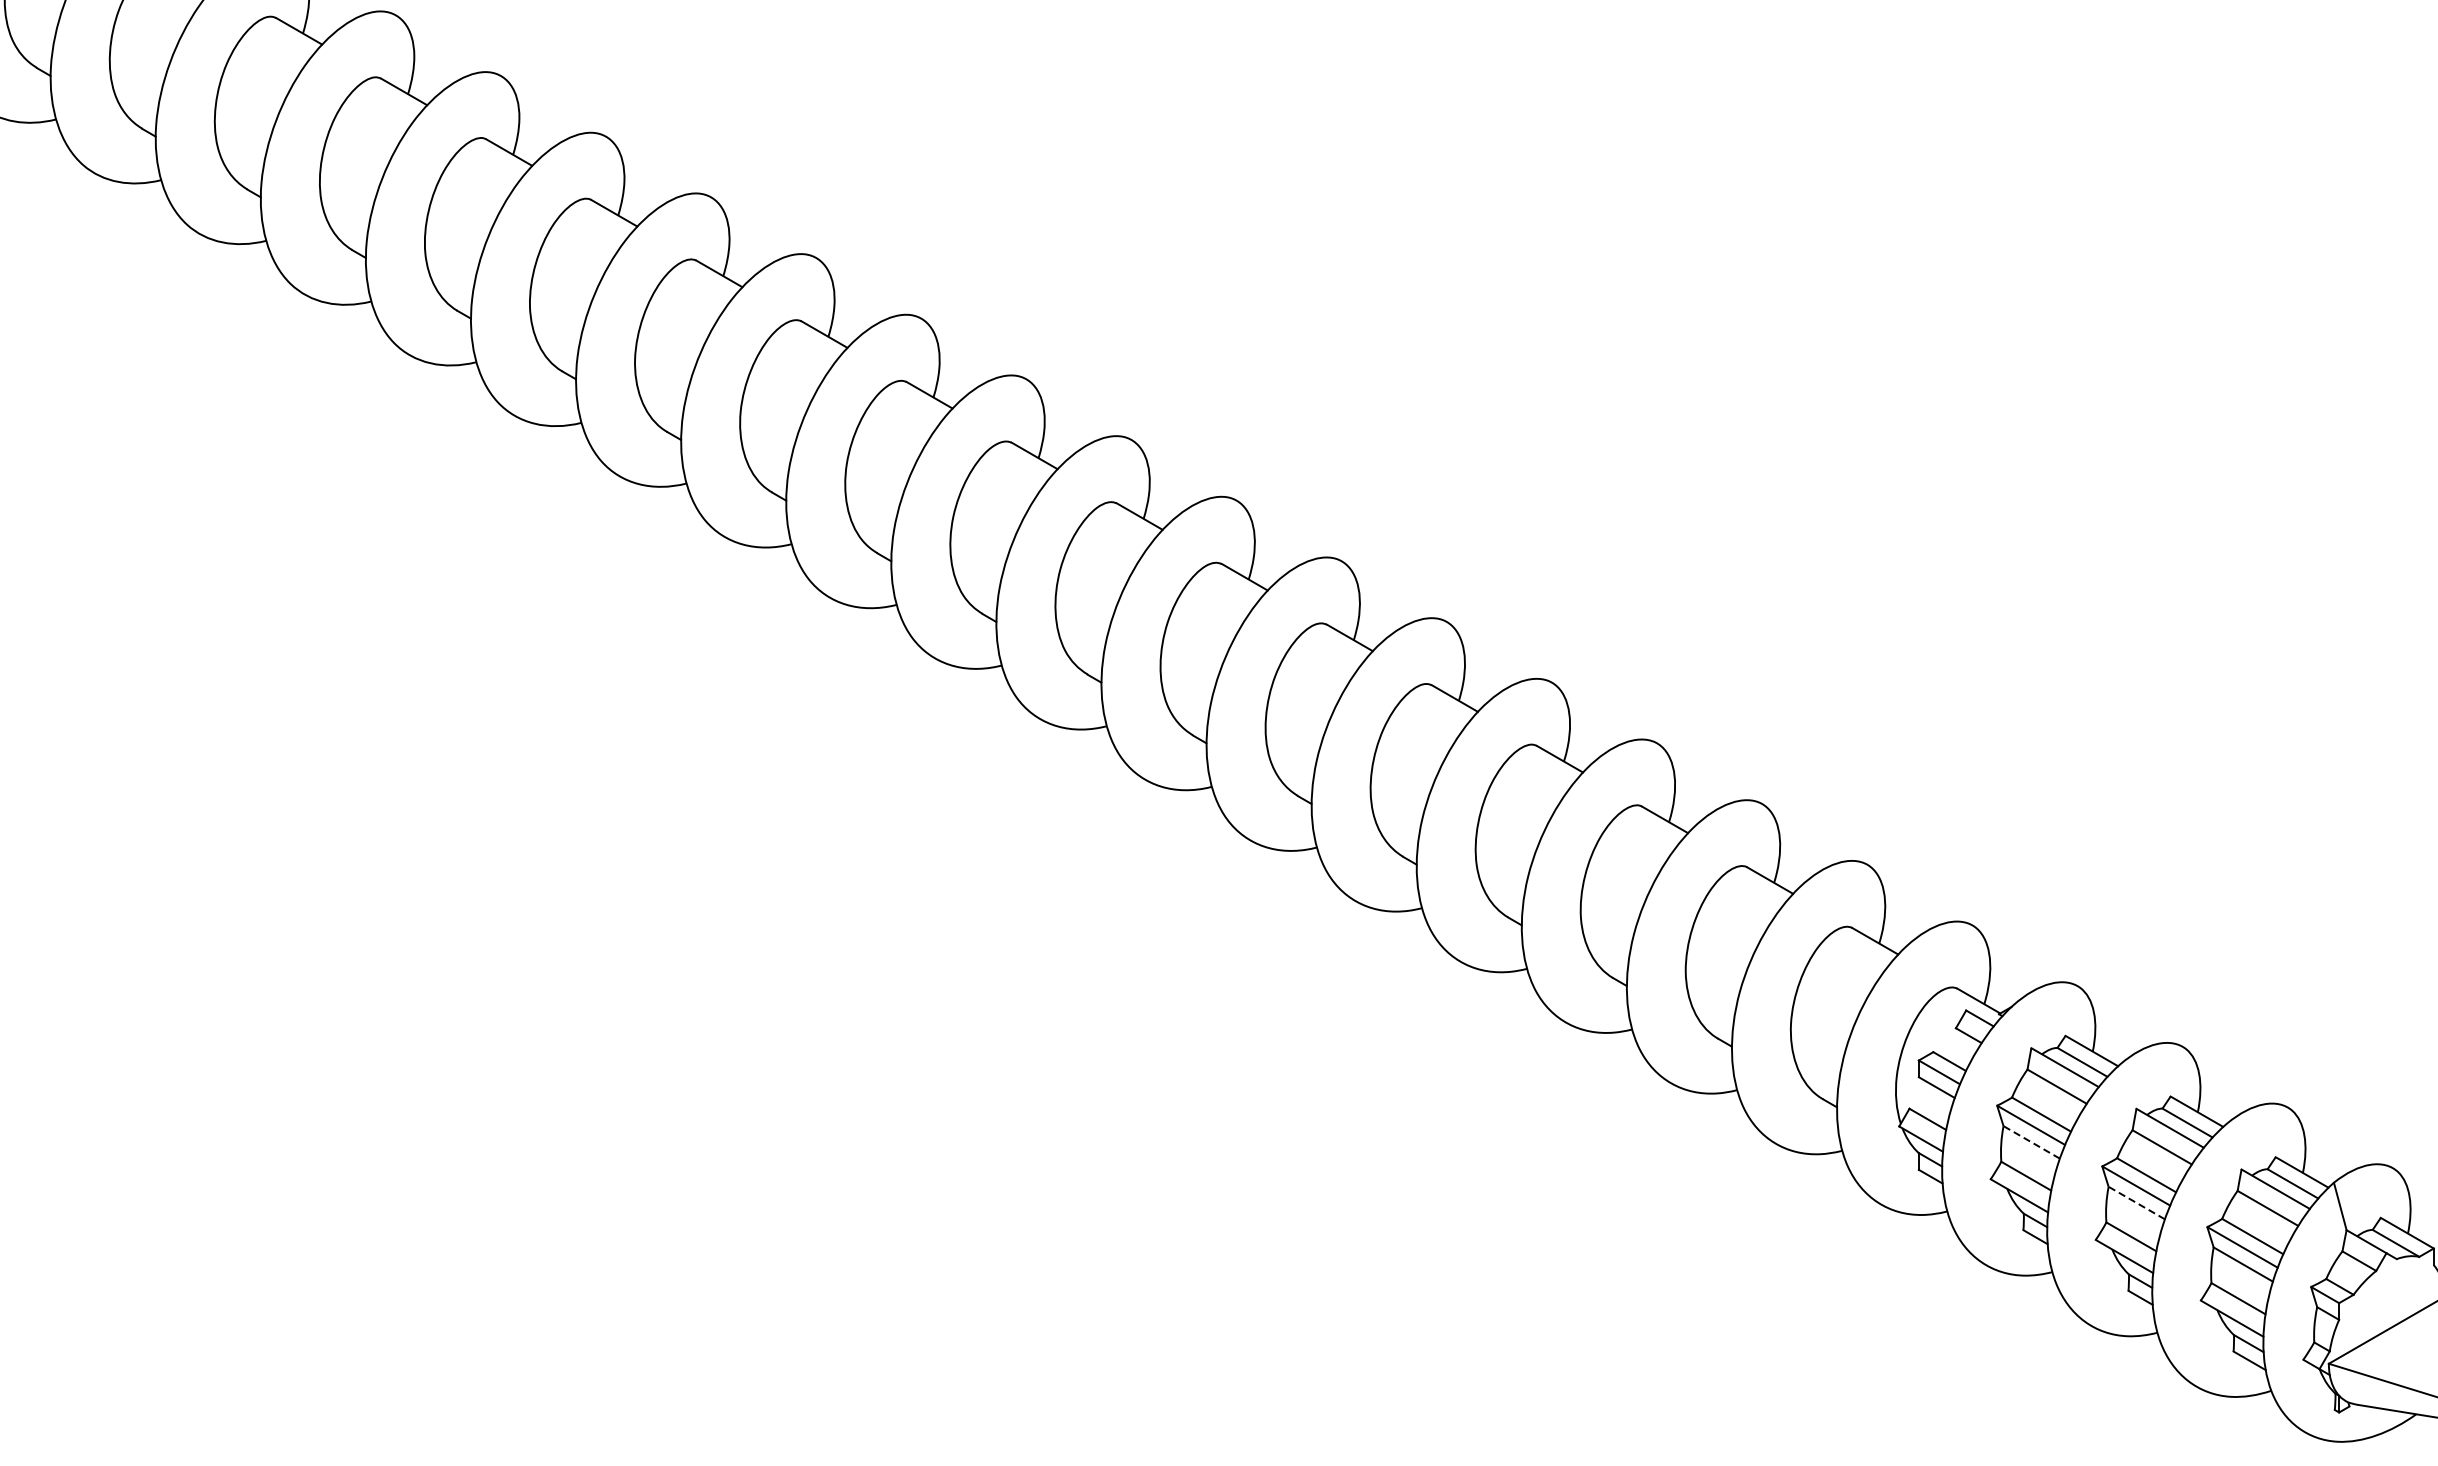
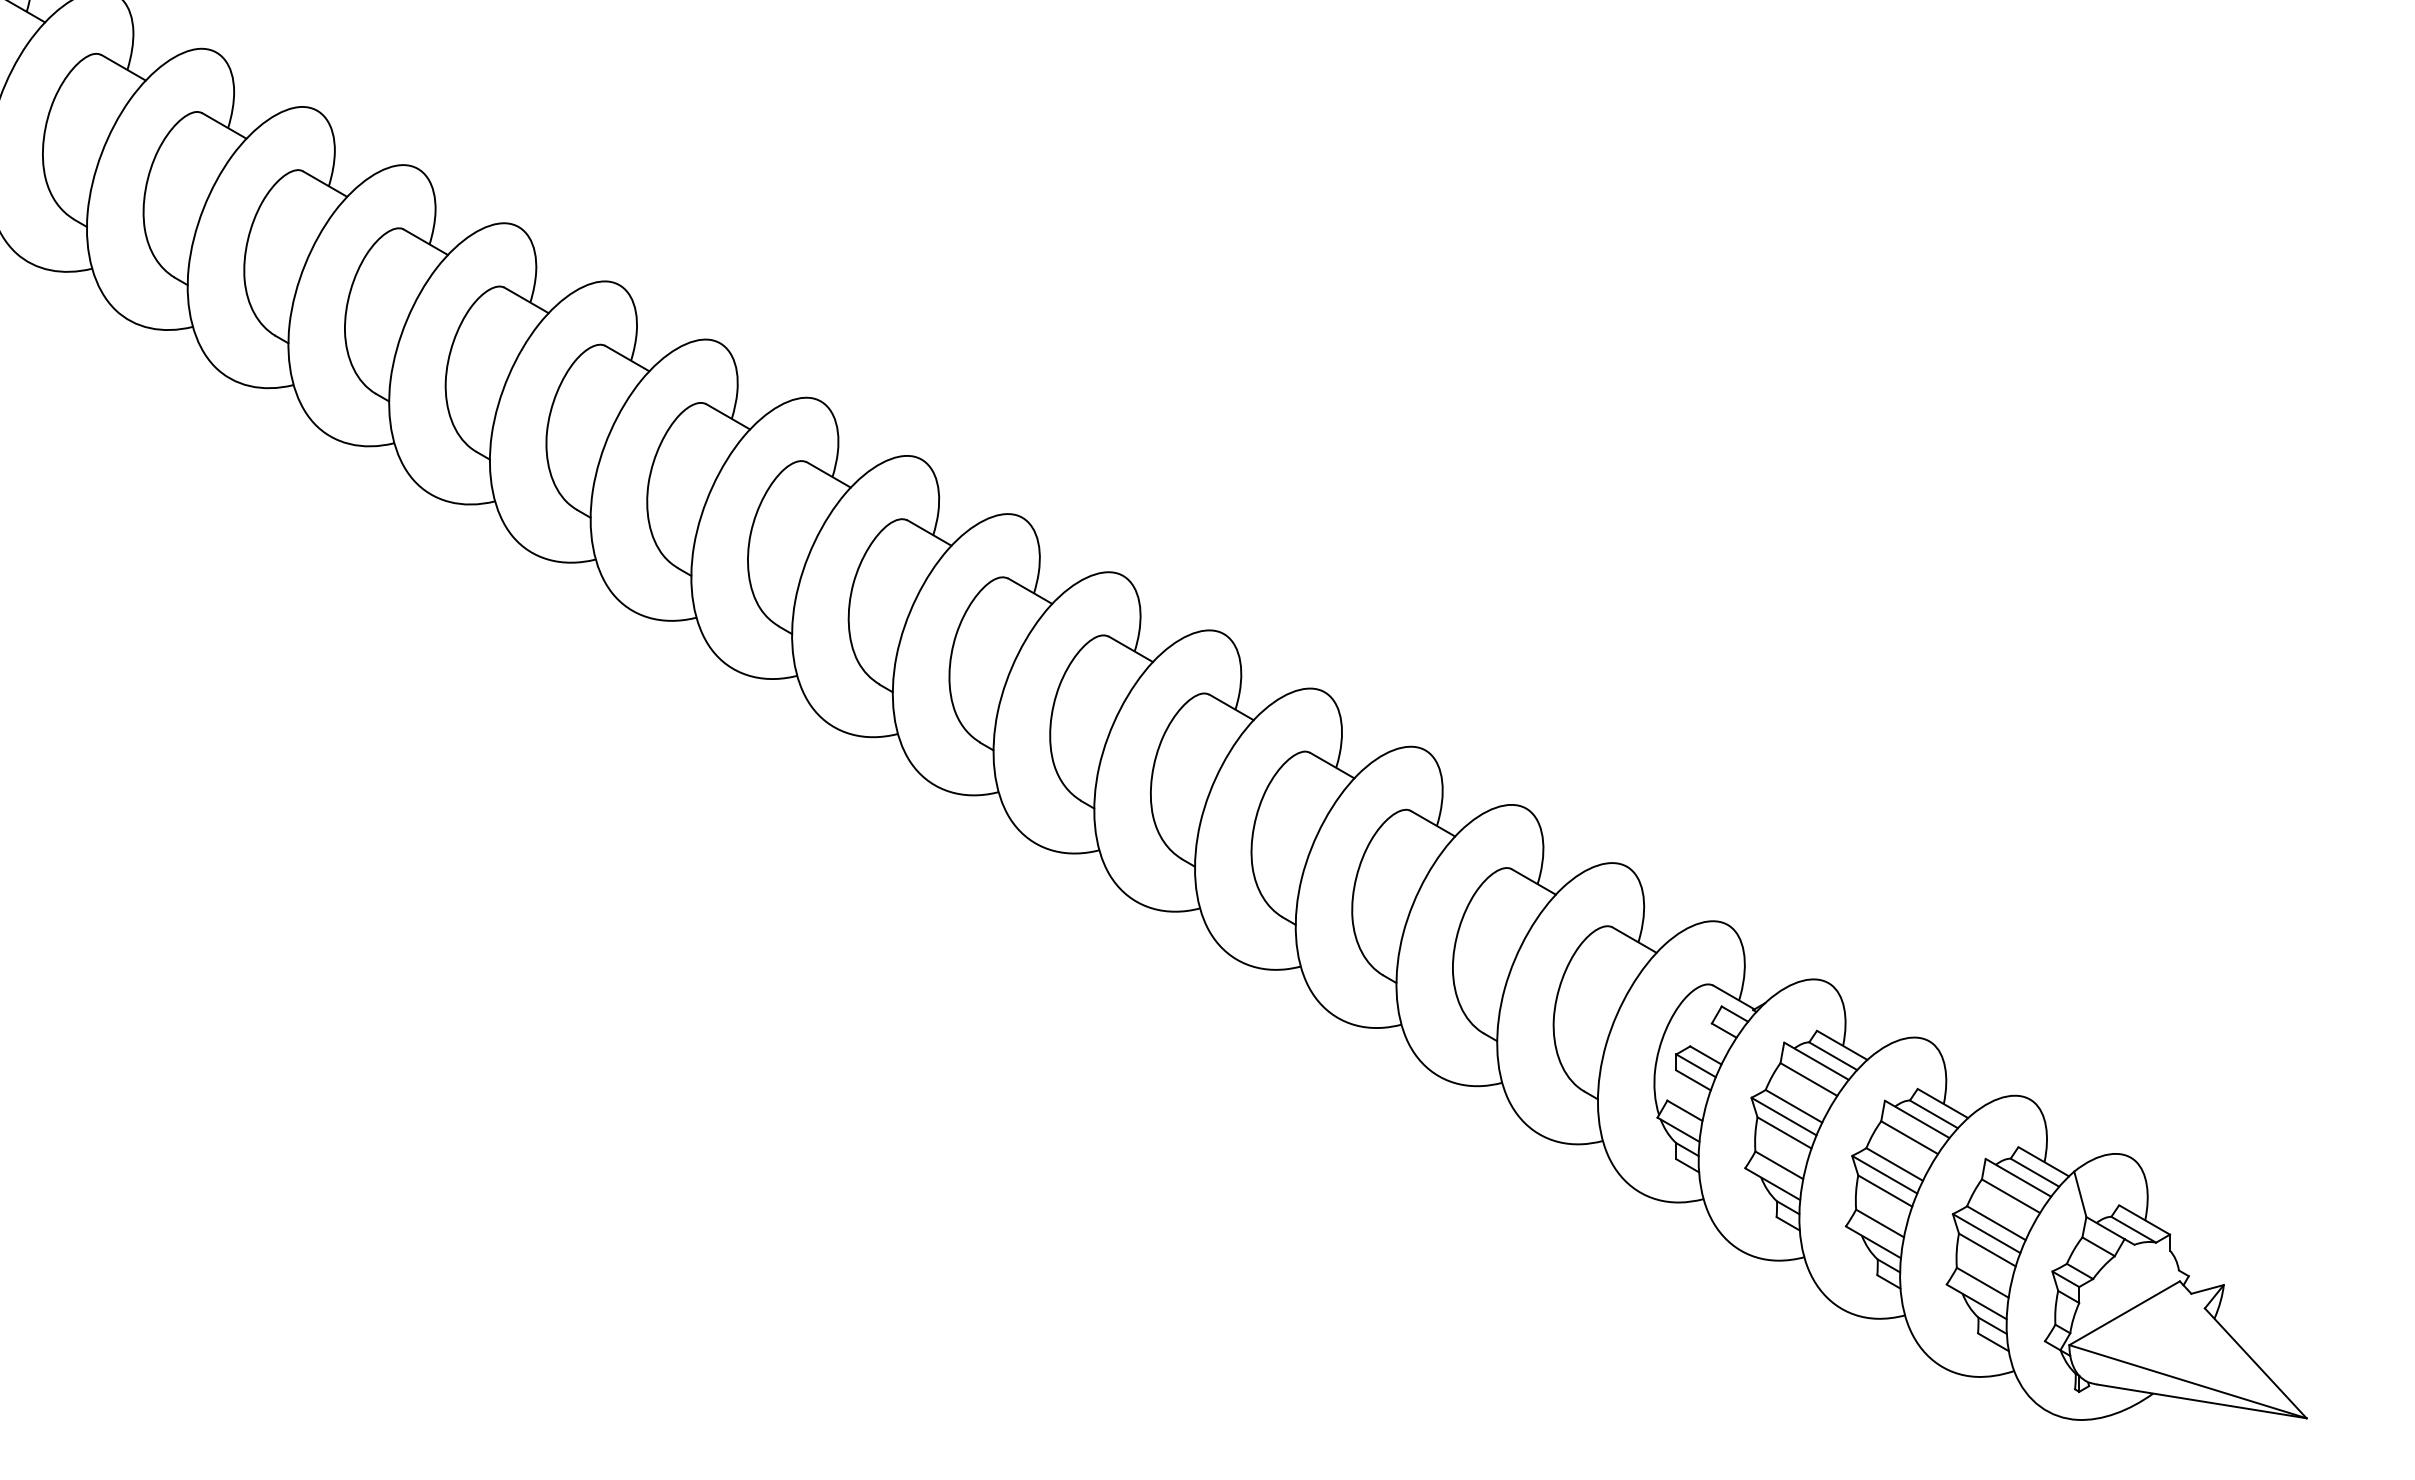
line: (2031, 1141) -> (1784, 1132), dashed -> solid
line: (2135, 1202) -> (1884, 1190), dashed -> solid

